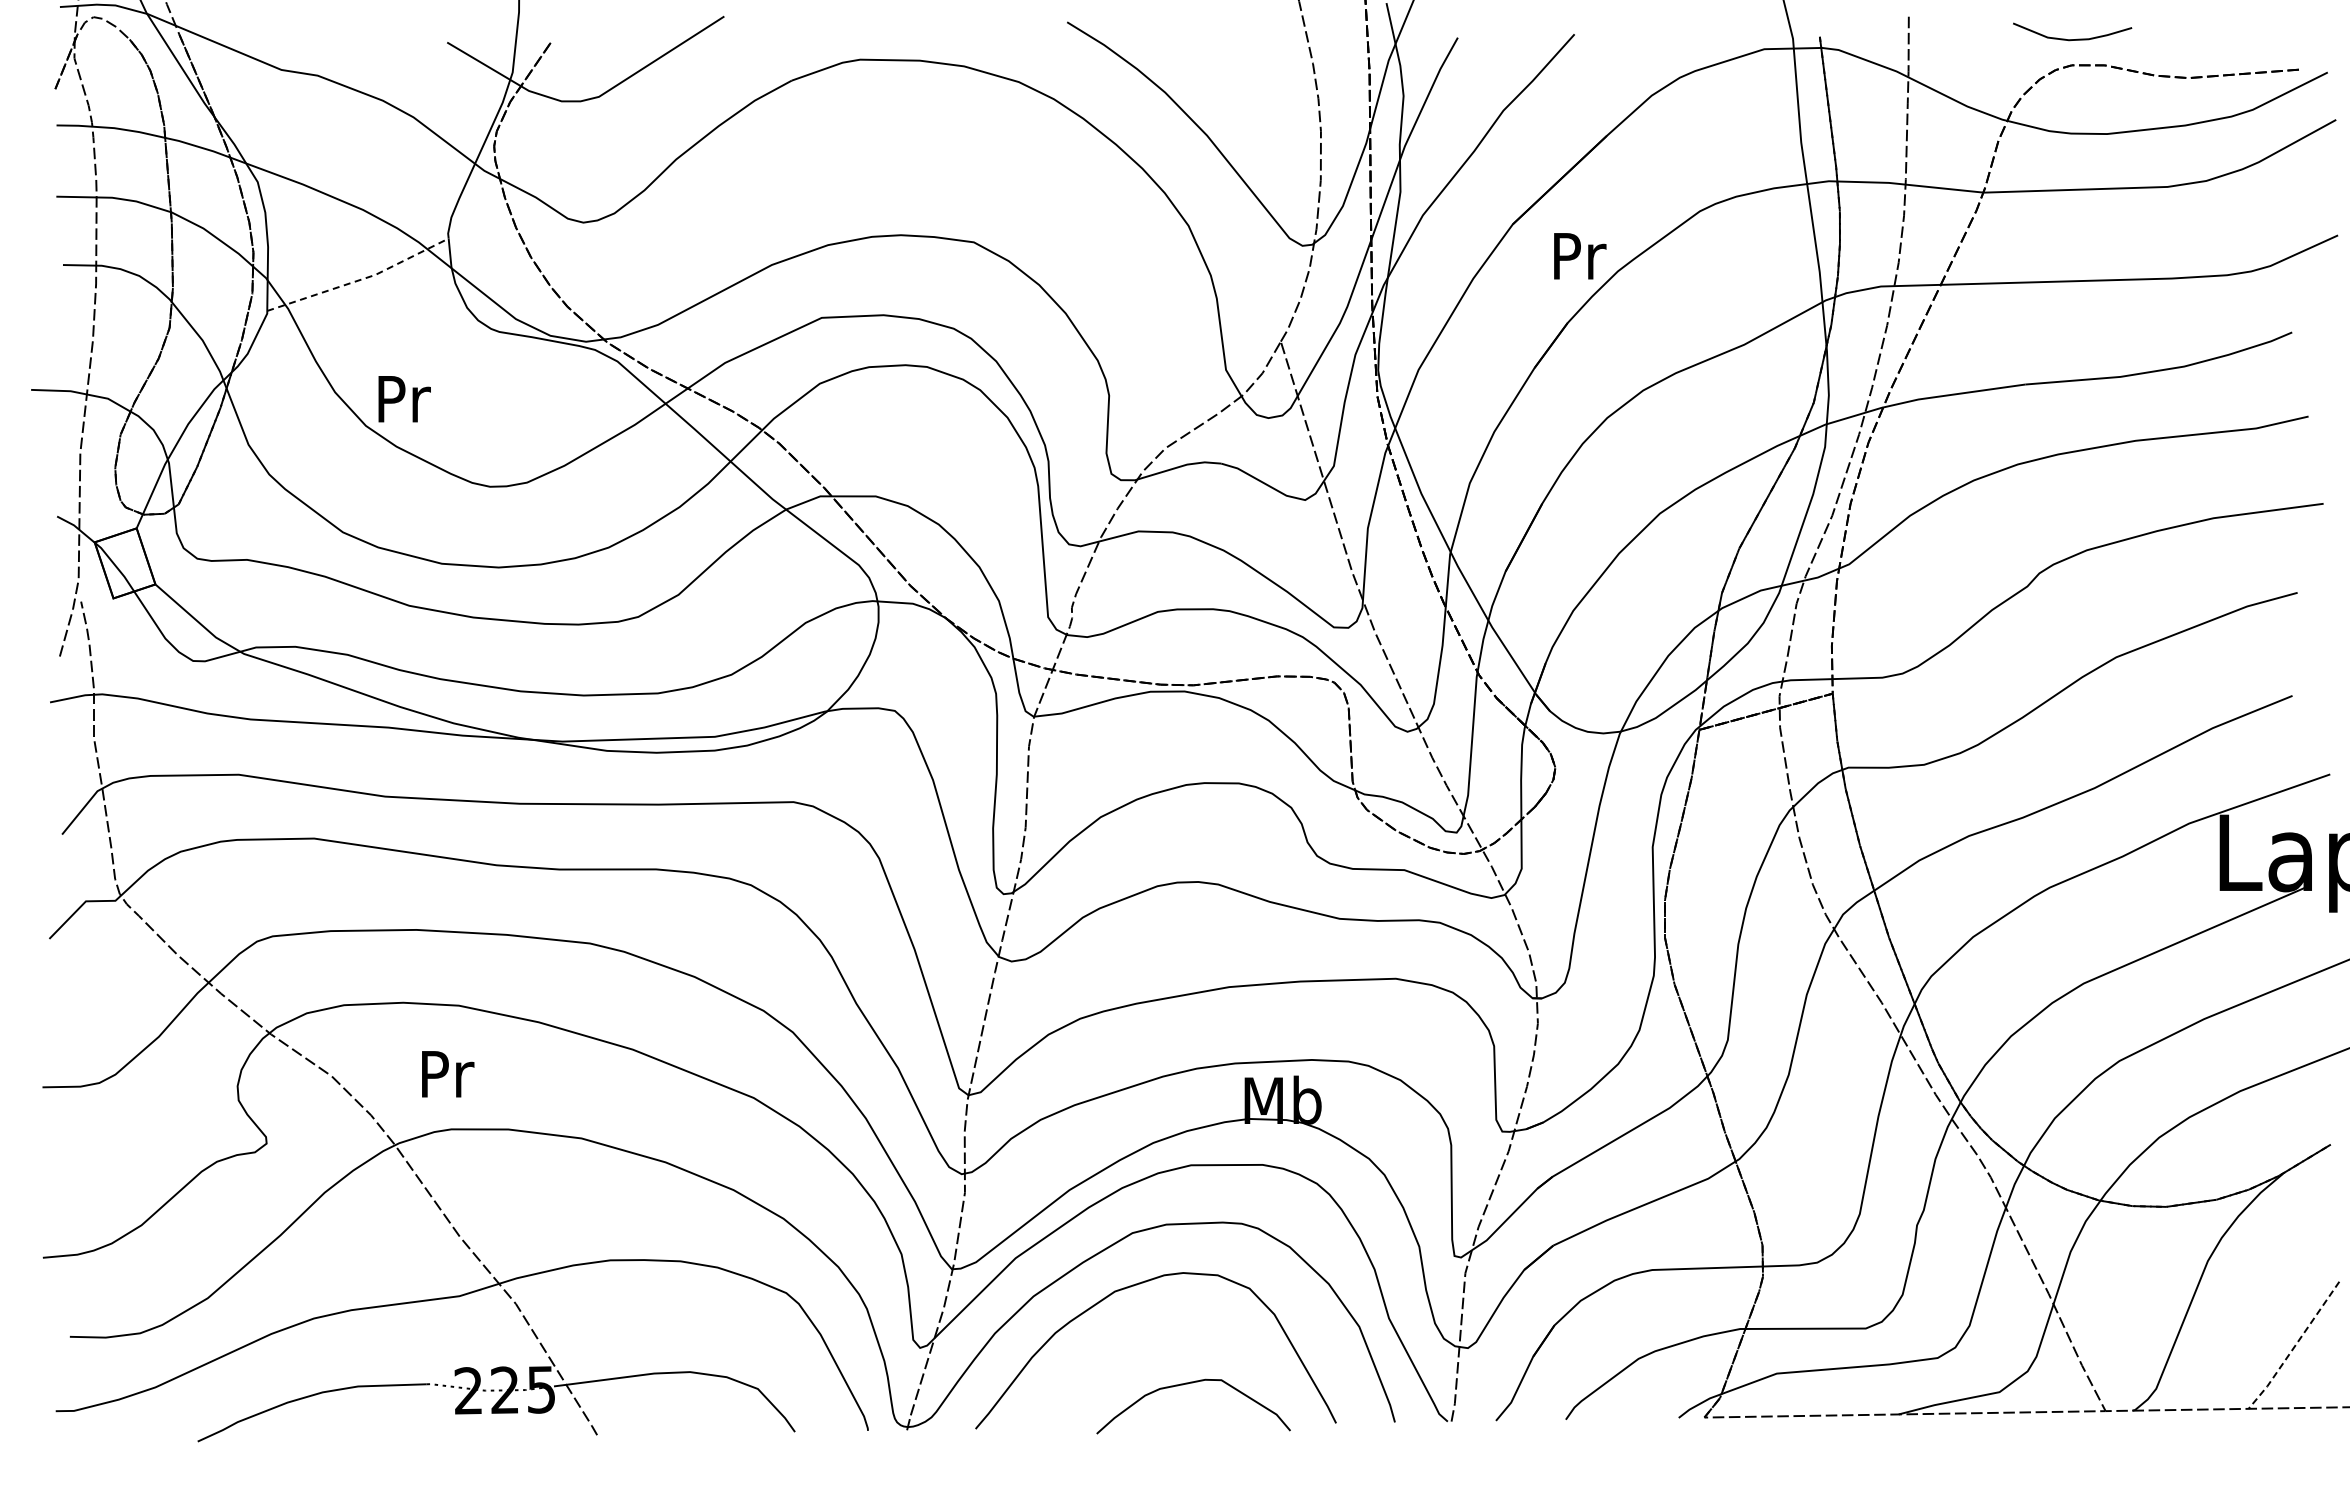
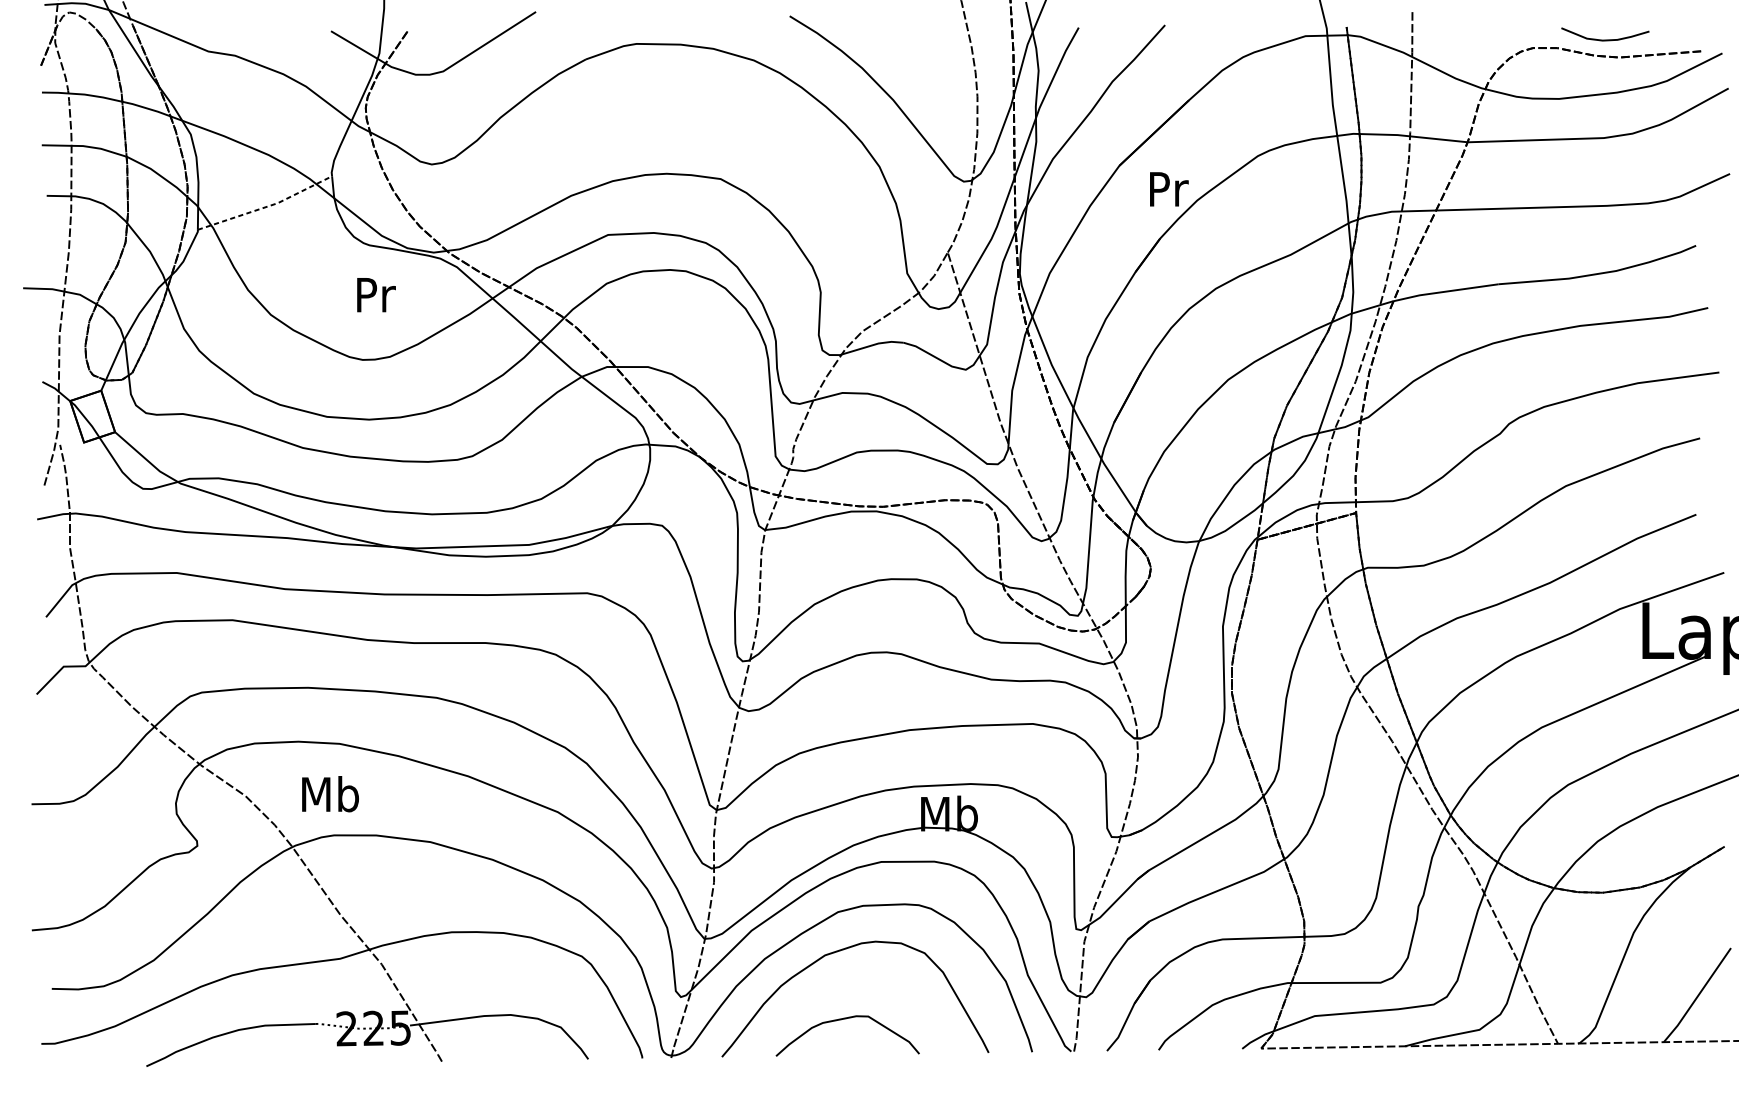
curve: (2072, 39) -> (1605, 40), moved
text: (404, 399) -> (376, 295), moved
text: (446, 1073) -> (330, 794), Pr -> Mb
line: (2294, 1347) -> (1697, 996), dashed -> solid
curve: (1188, 1384) -> (843, 1019), moved

